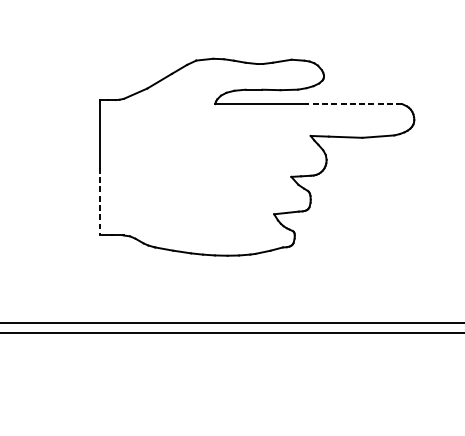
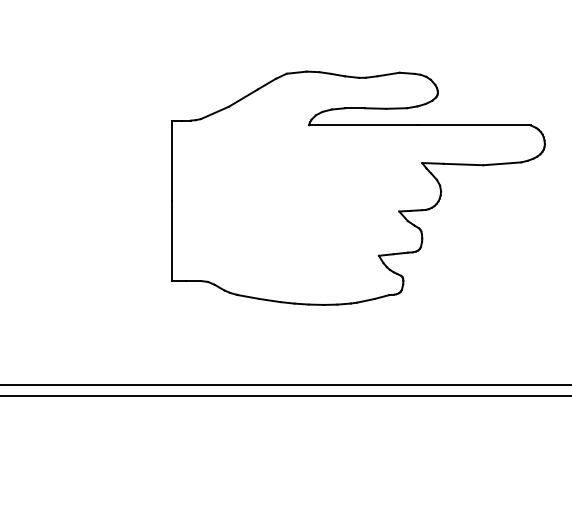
line: (354, 104) -> (474, 125), dashed -> solid
line: (99, 202) -> (172, 241), dashed -> solid

